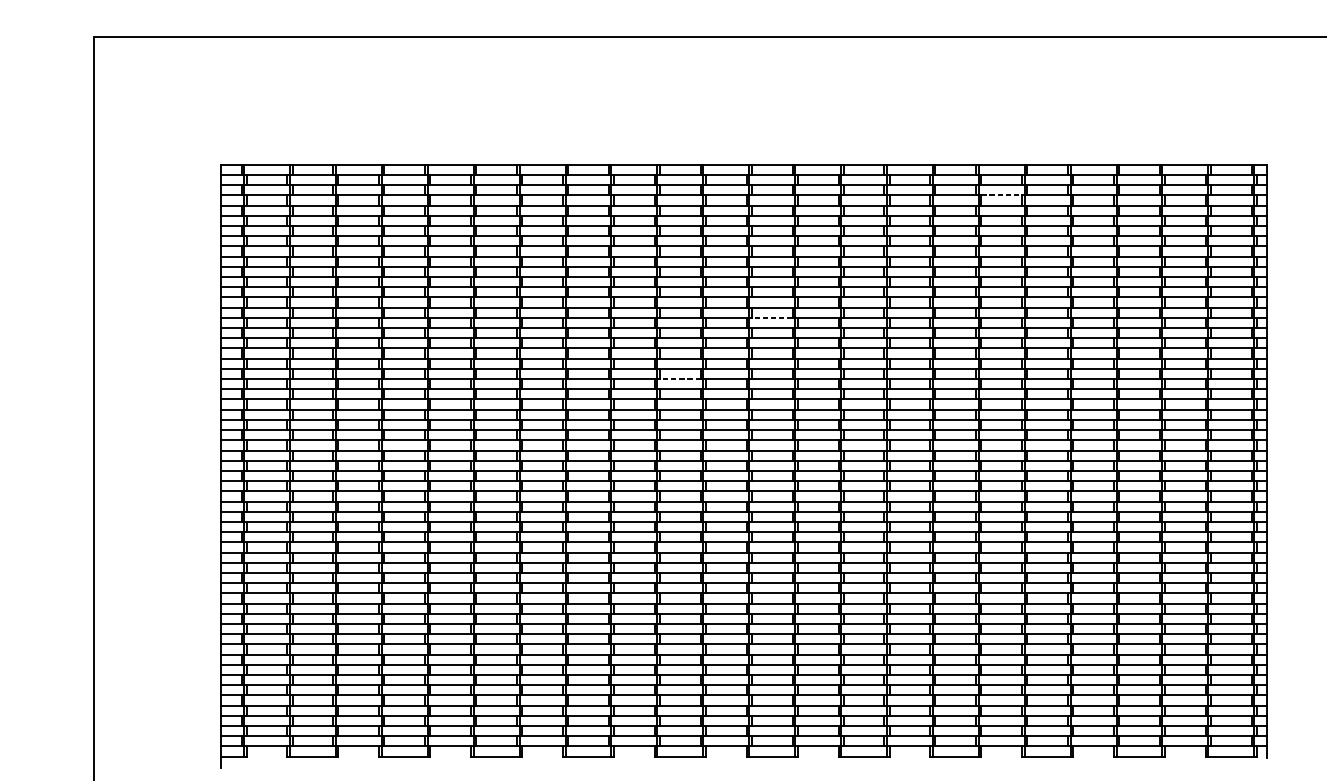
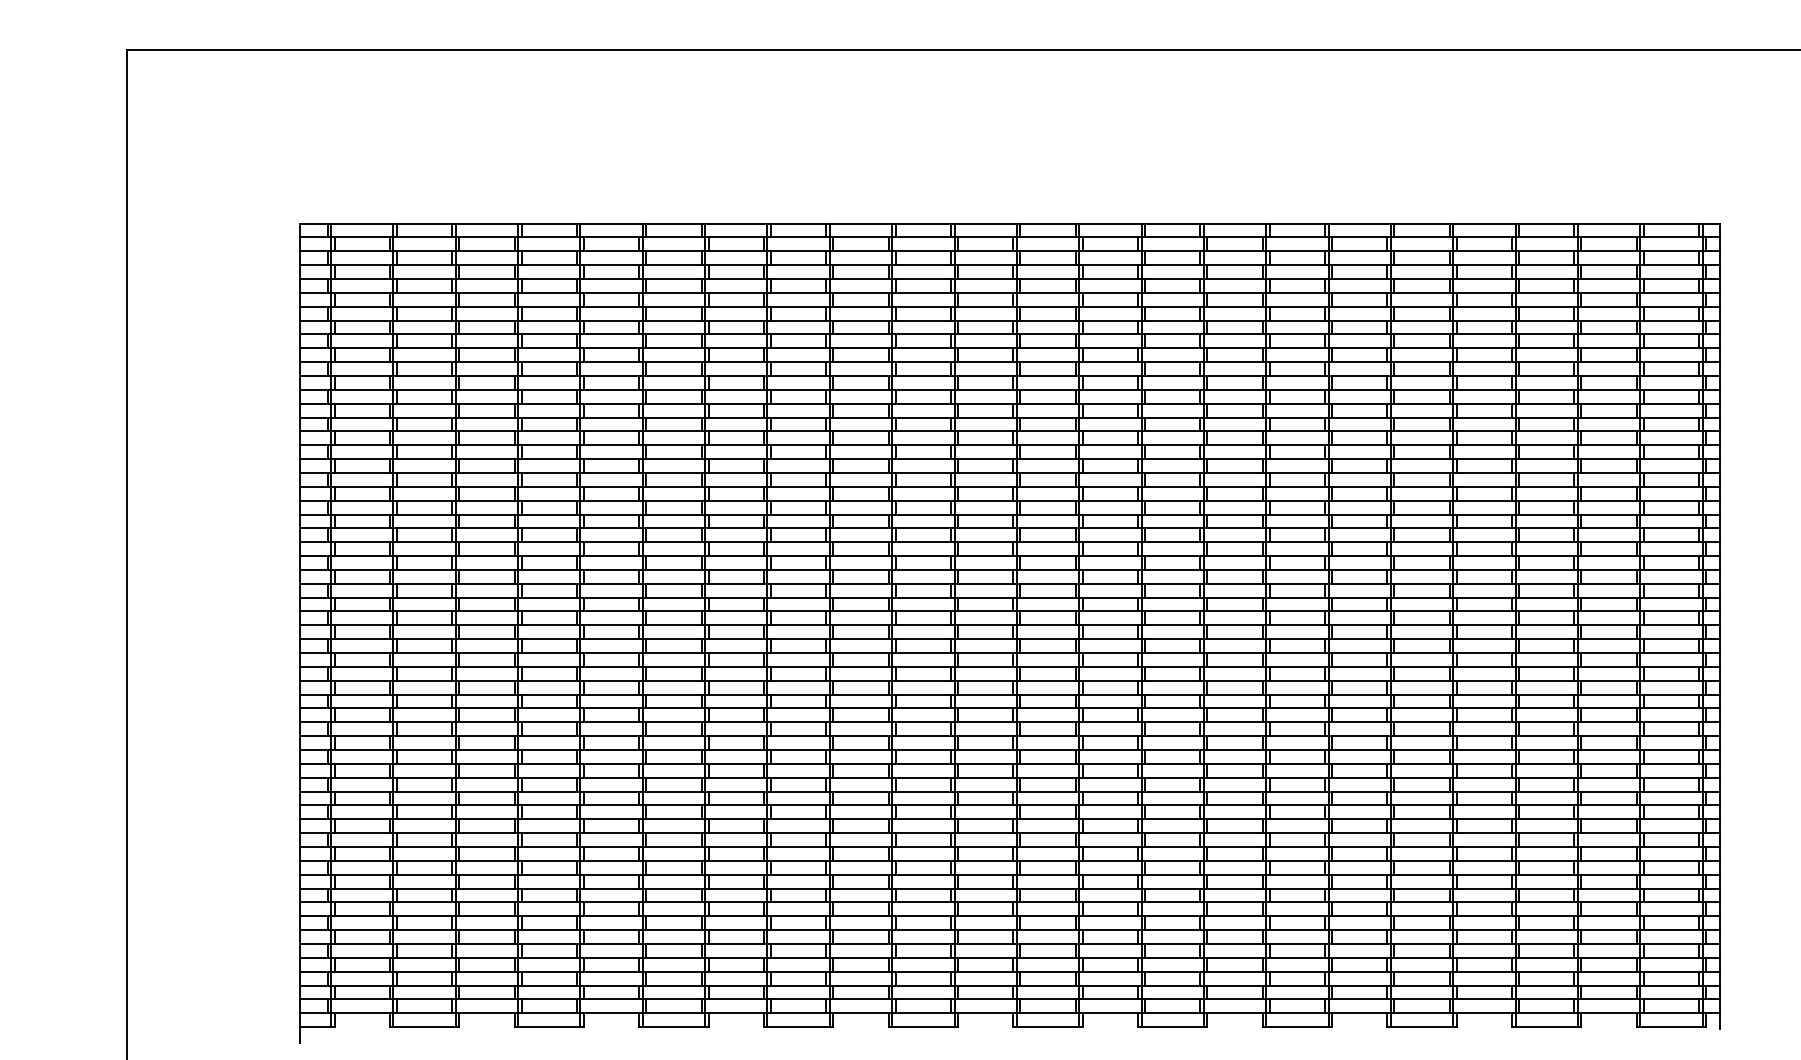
line: (1001, 195) -> (1359, 265), dashed -> solid
line: (772, 317) -> (1048, 431), dashed -> solid
line: (680, 379) -> (923, 514), dashed -> solid

